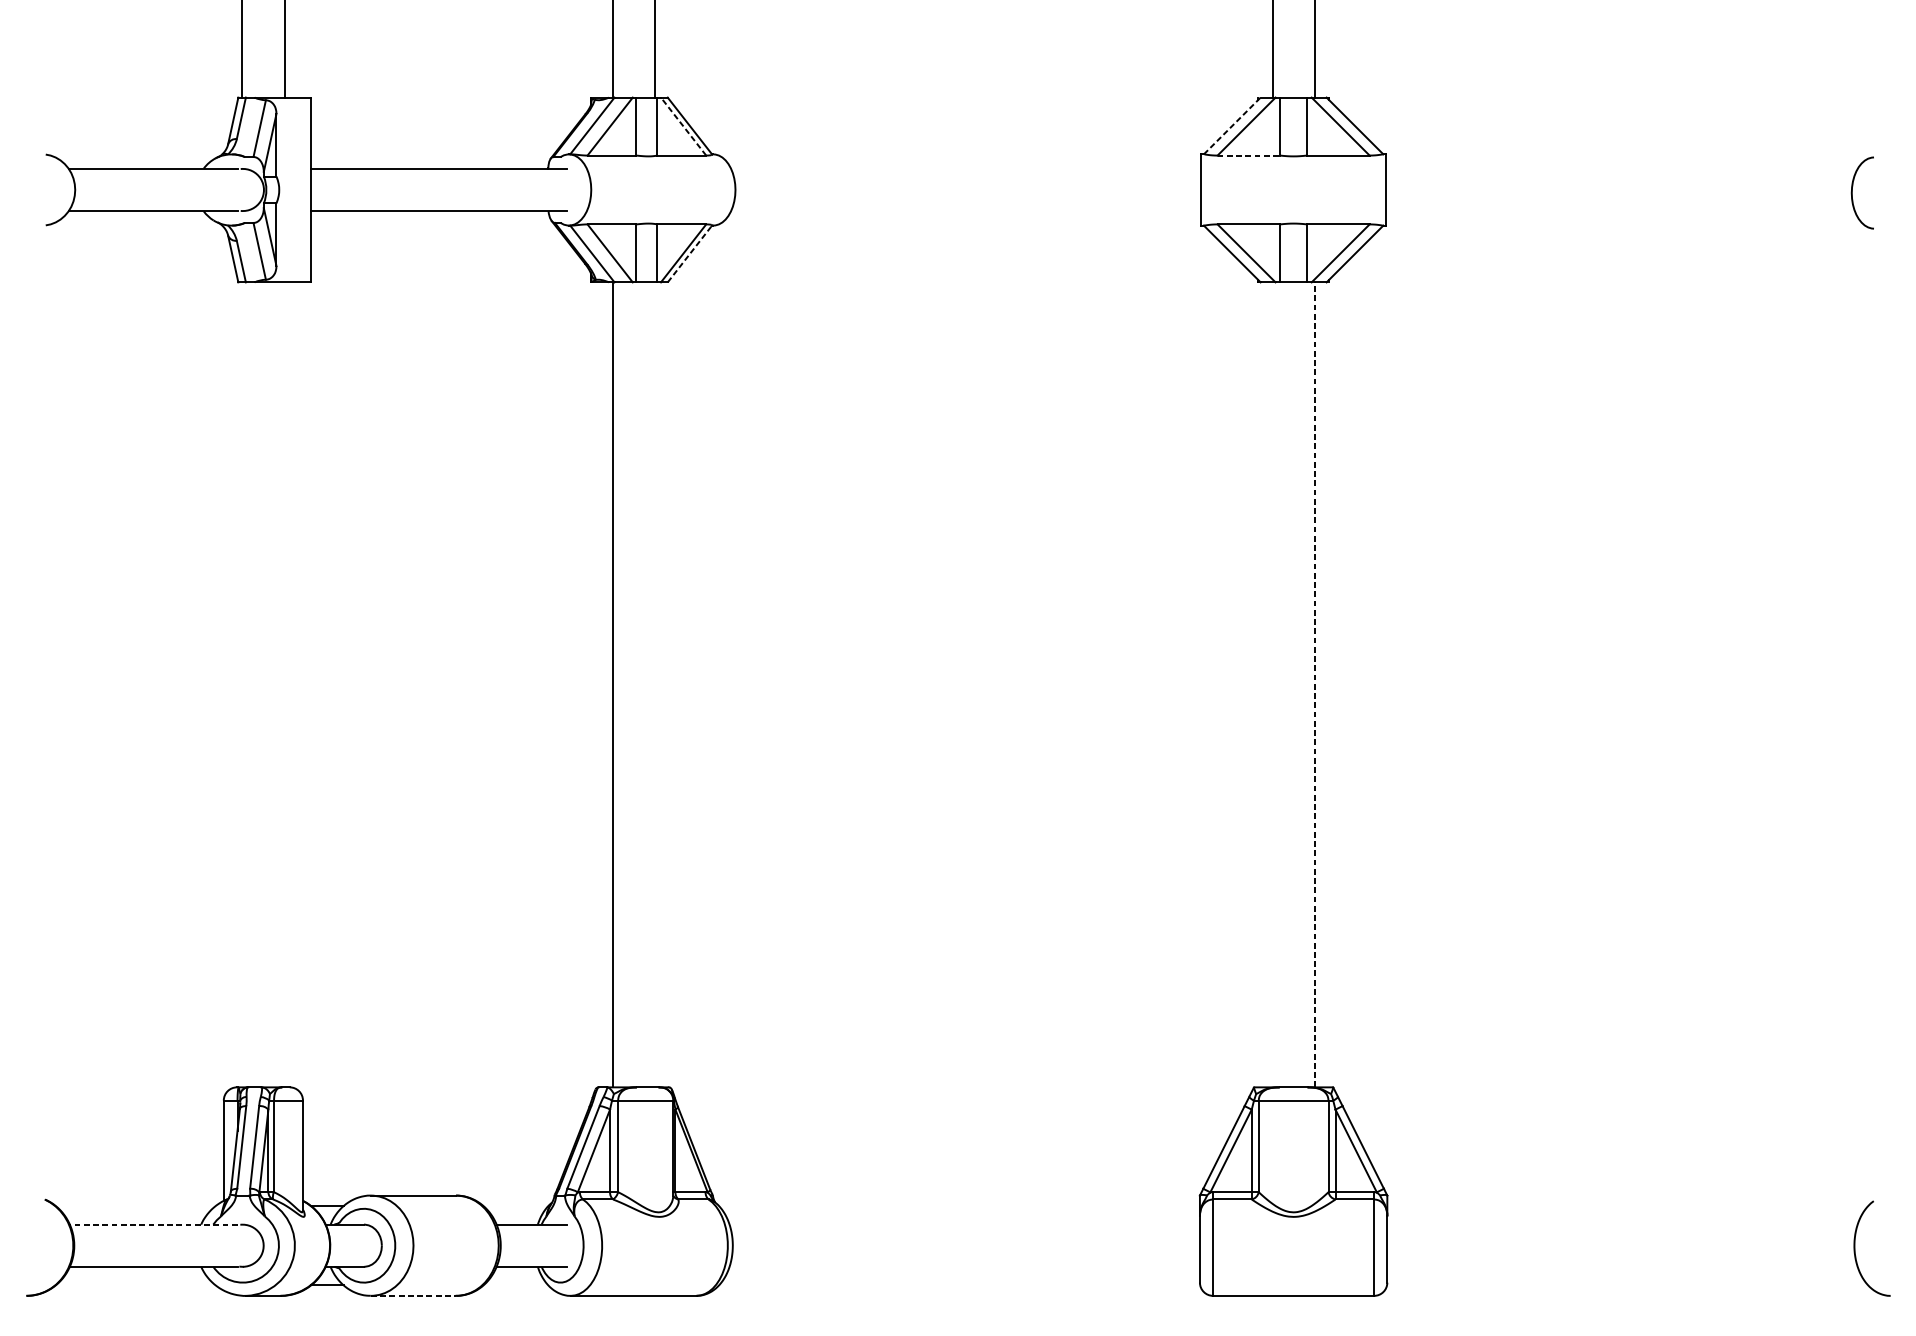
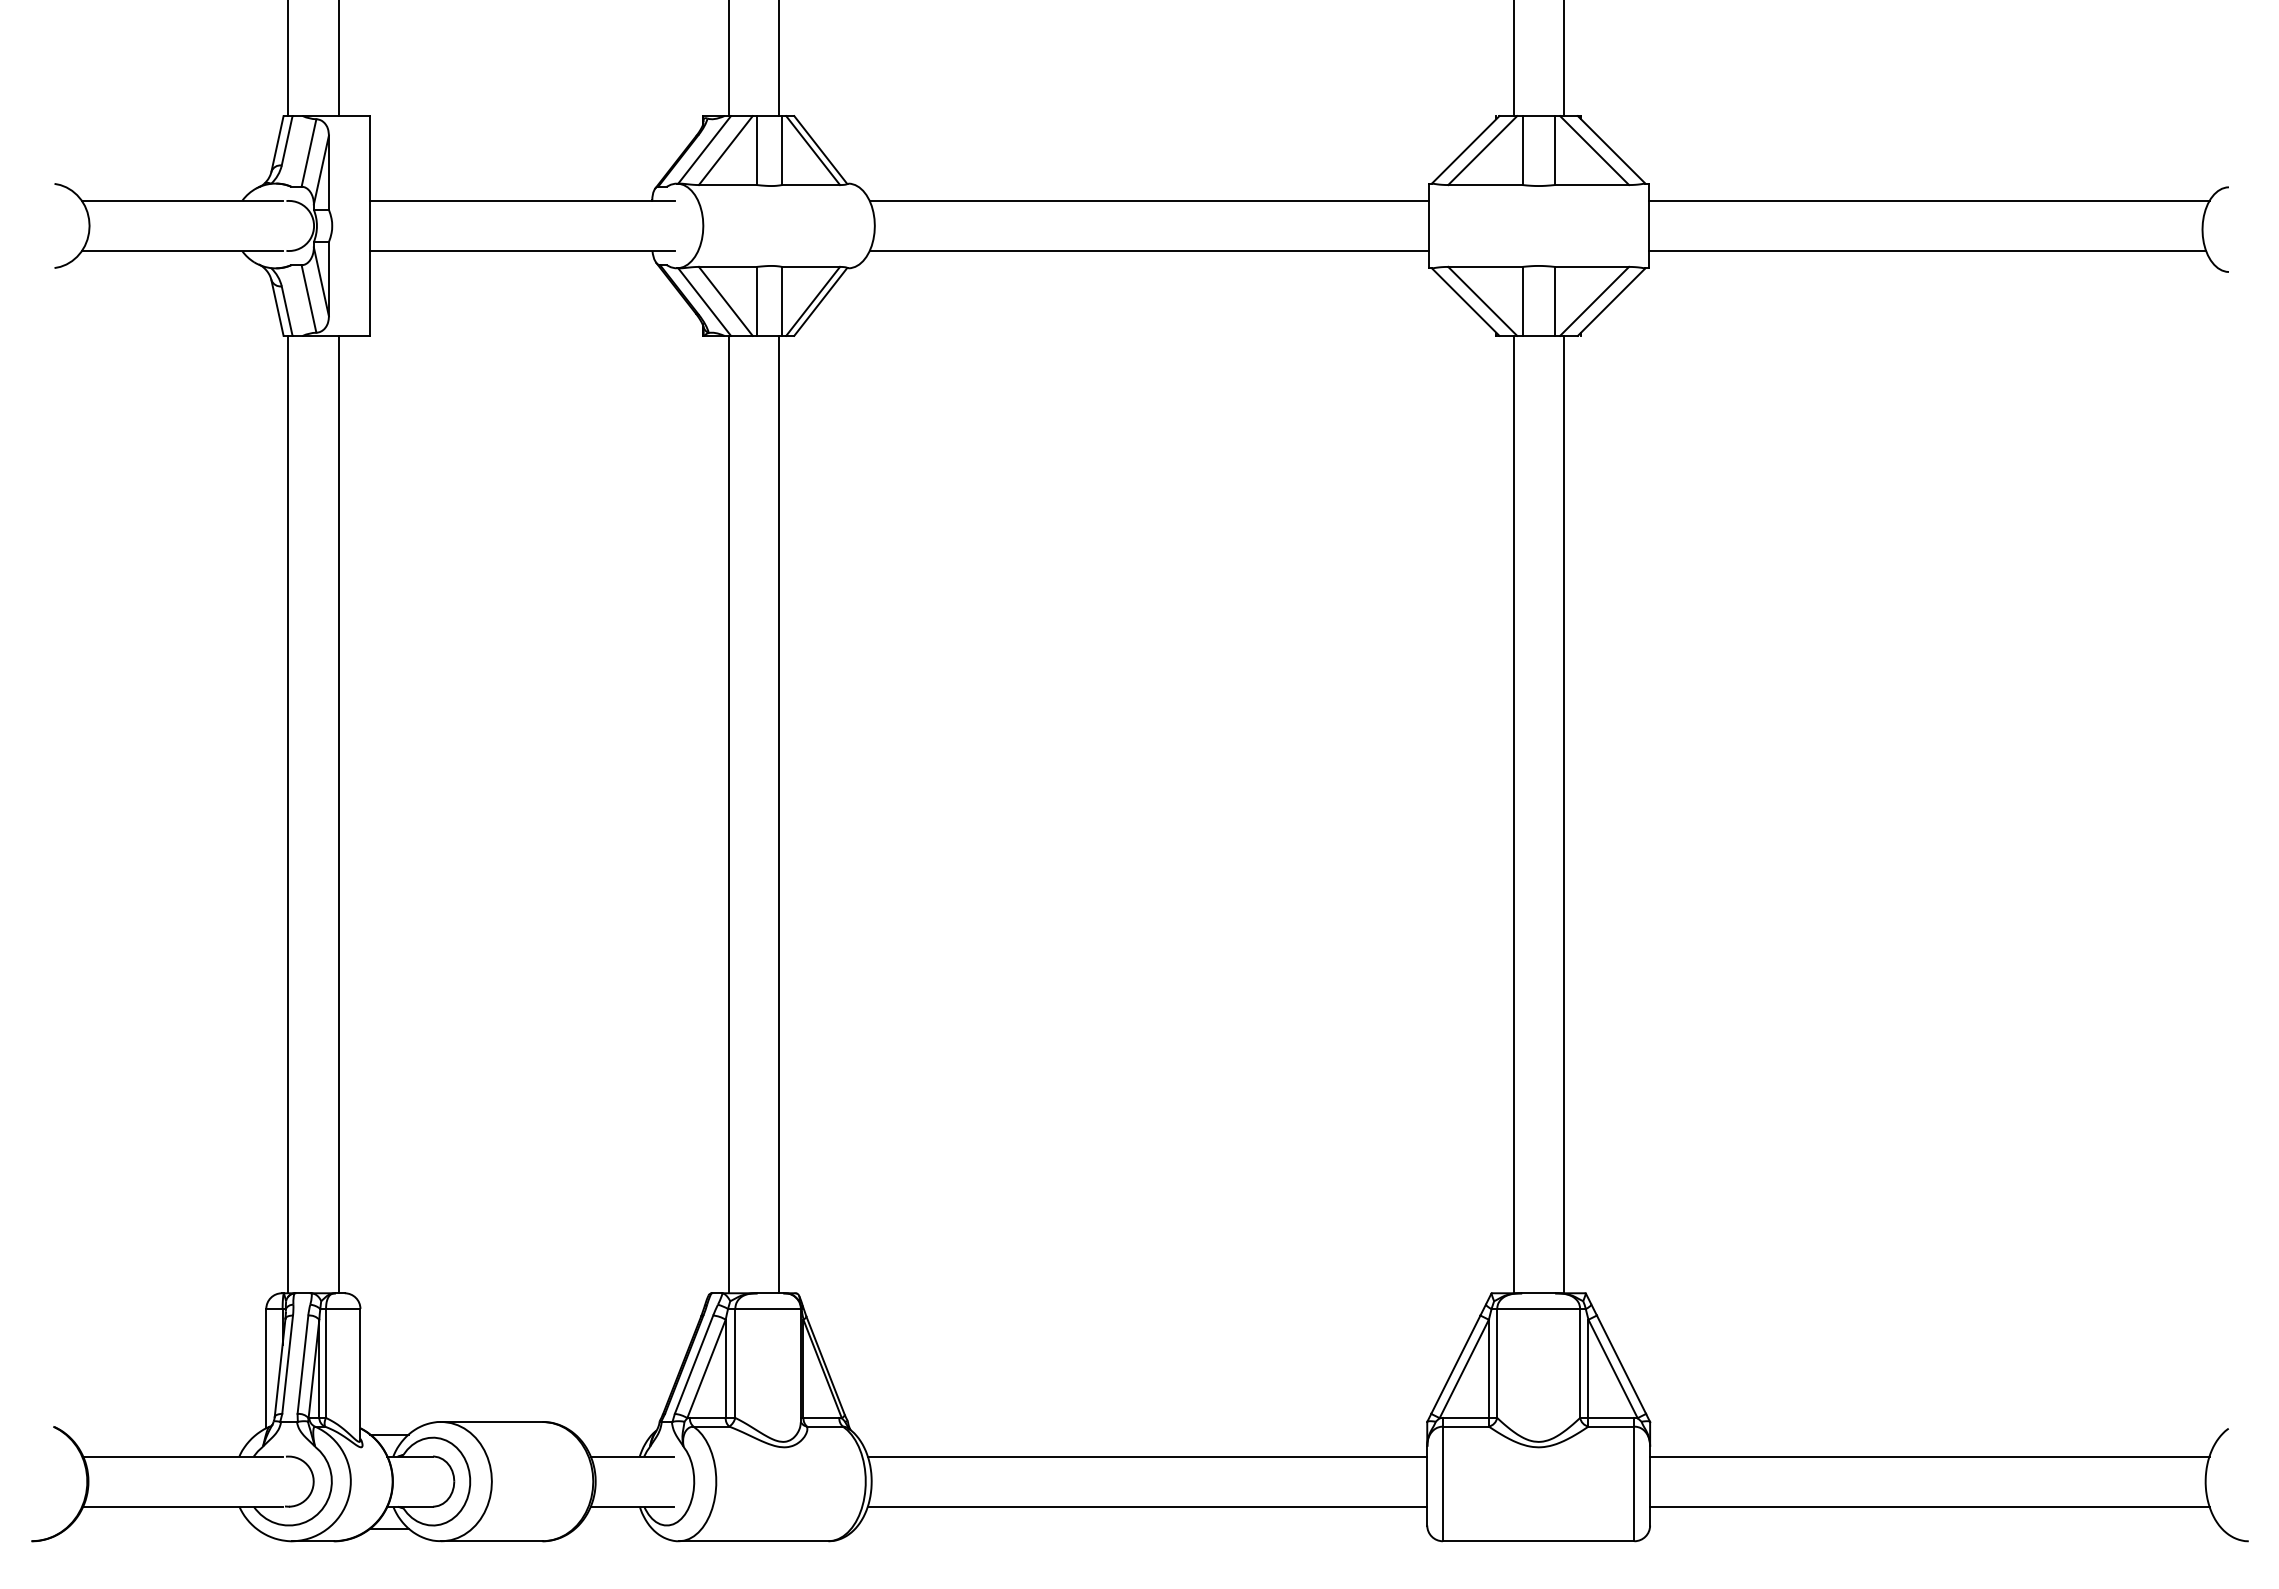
line: (1232, 125) -> (1465, 149), dashed -> solid
line: (683, 126) -> (813, 150), dashed -> solid
line: (1248, 155) -> (1485, 185), dashed -> solid
line: (965, 168) -> (1148, 200), added
line: (1621, 168) -> (1928, 200), added
line: (965, 211) -> (1148, 251), added
line: (1620, 211) -> (1927, 251), added
line: (689, 254) -> (820, 302), dashed -> solid
line: (242, 684) -> (288, 814), added
line: (284, 684) -> (338, 814), added
line: (654, 684) -> (778, 814), added
line: (1272, 684) -> (1513, 814), added
line: (1314, 684) -> (1563, 814), dashed -> solid
line: (153, 1224) -> (182, 1456), dashed -> solid
line: (964, 1224) -> (1147, 1456), added
line: (1622, 1224) -> (1929, 1456), added
line: (964, 1266) -> (1147, 1506), added
line: (1622, 1266) -> (1929, 1506), added
line: (414, 1296) -> (492, 1541), dashed -> solid

